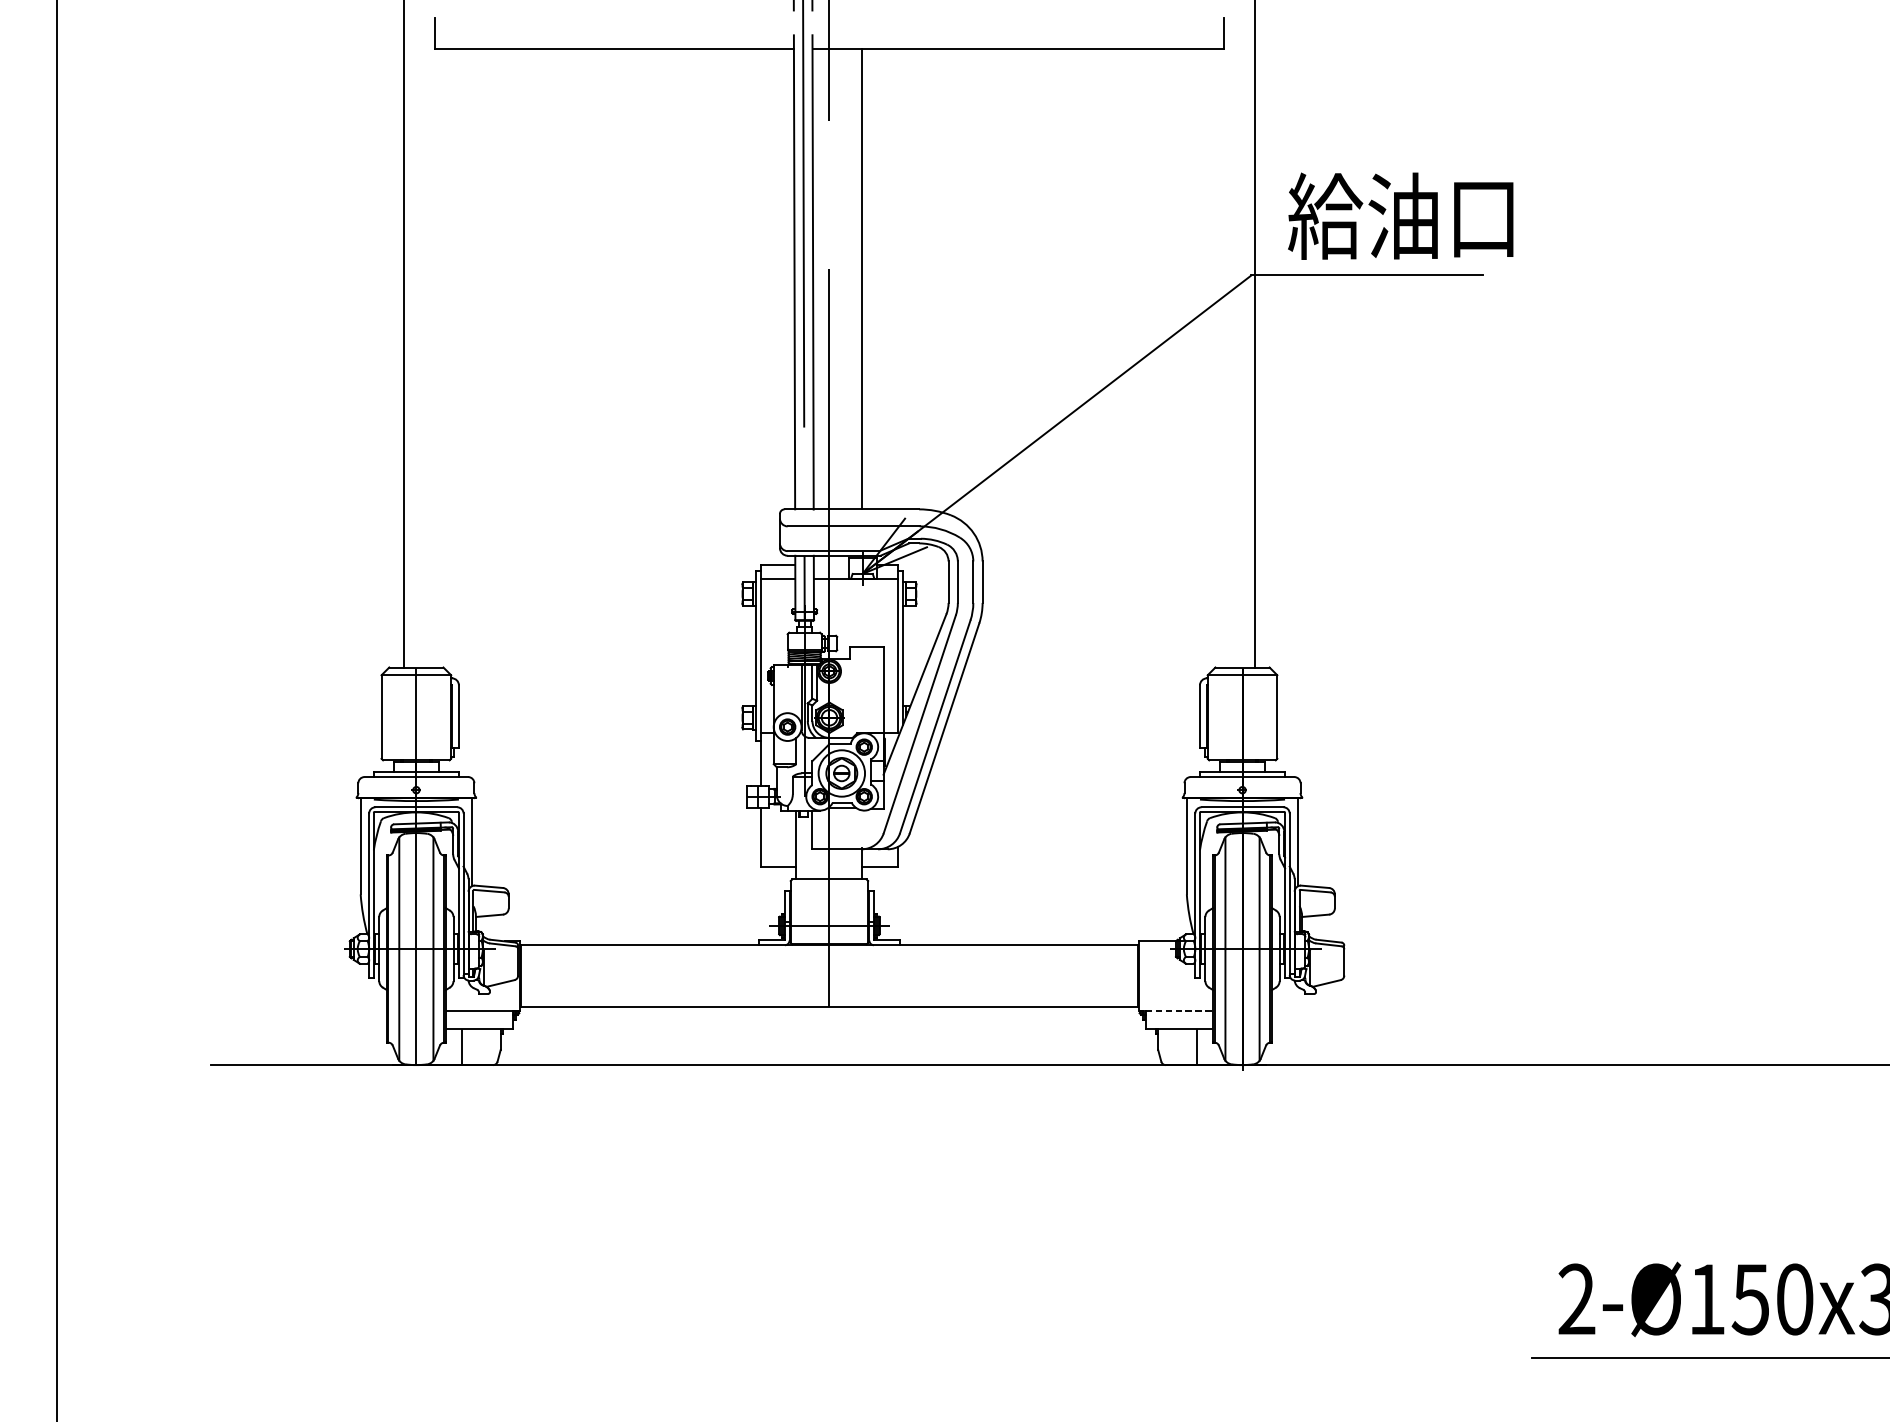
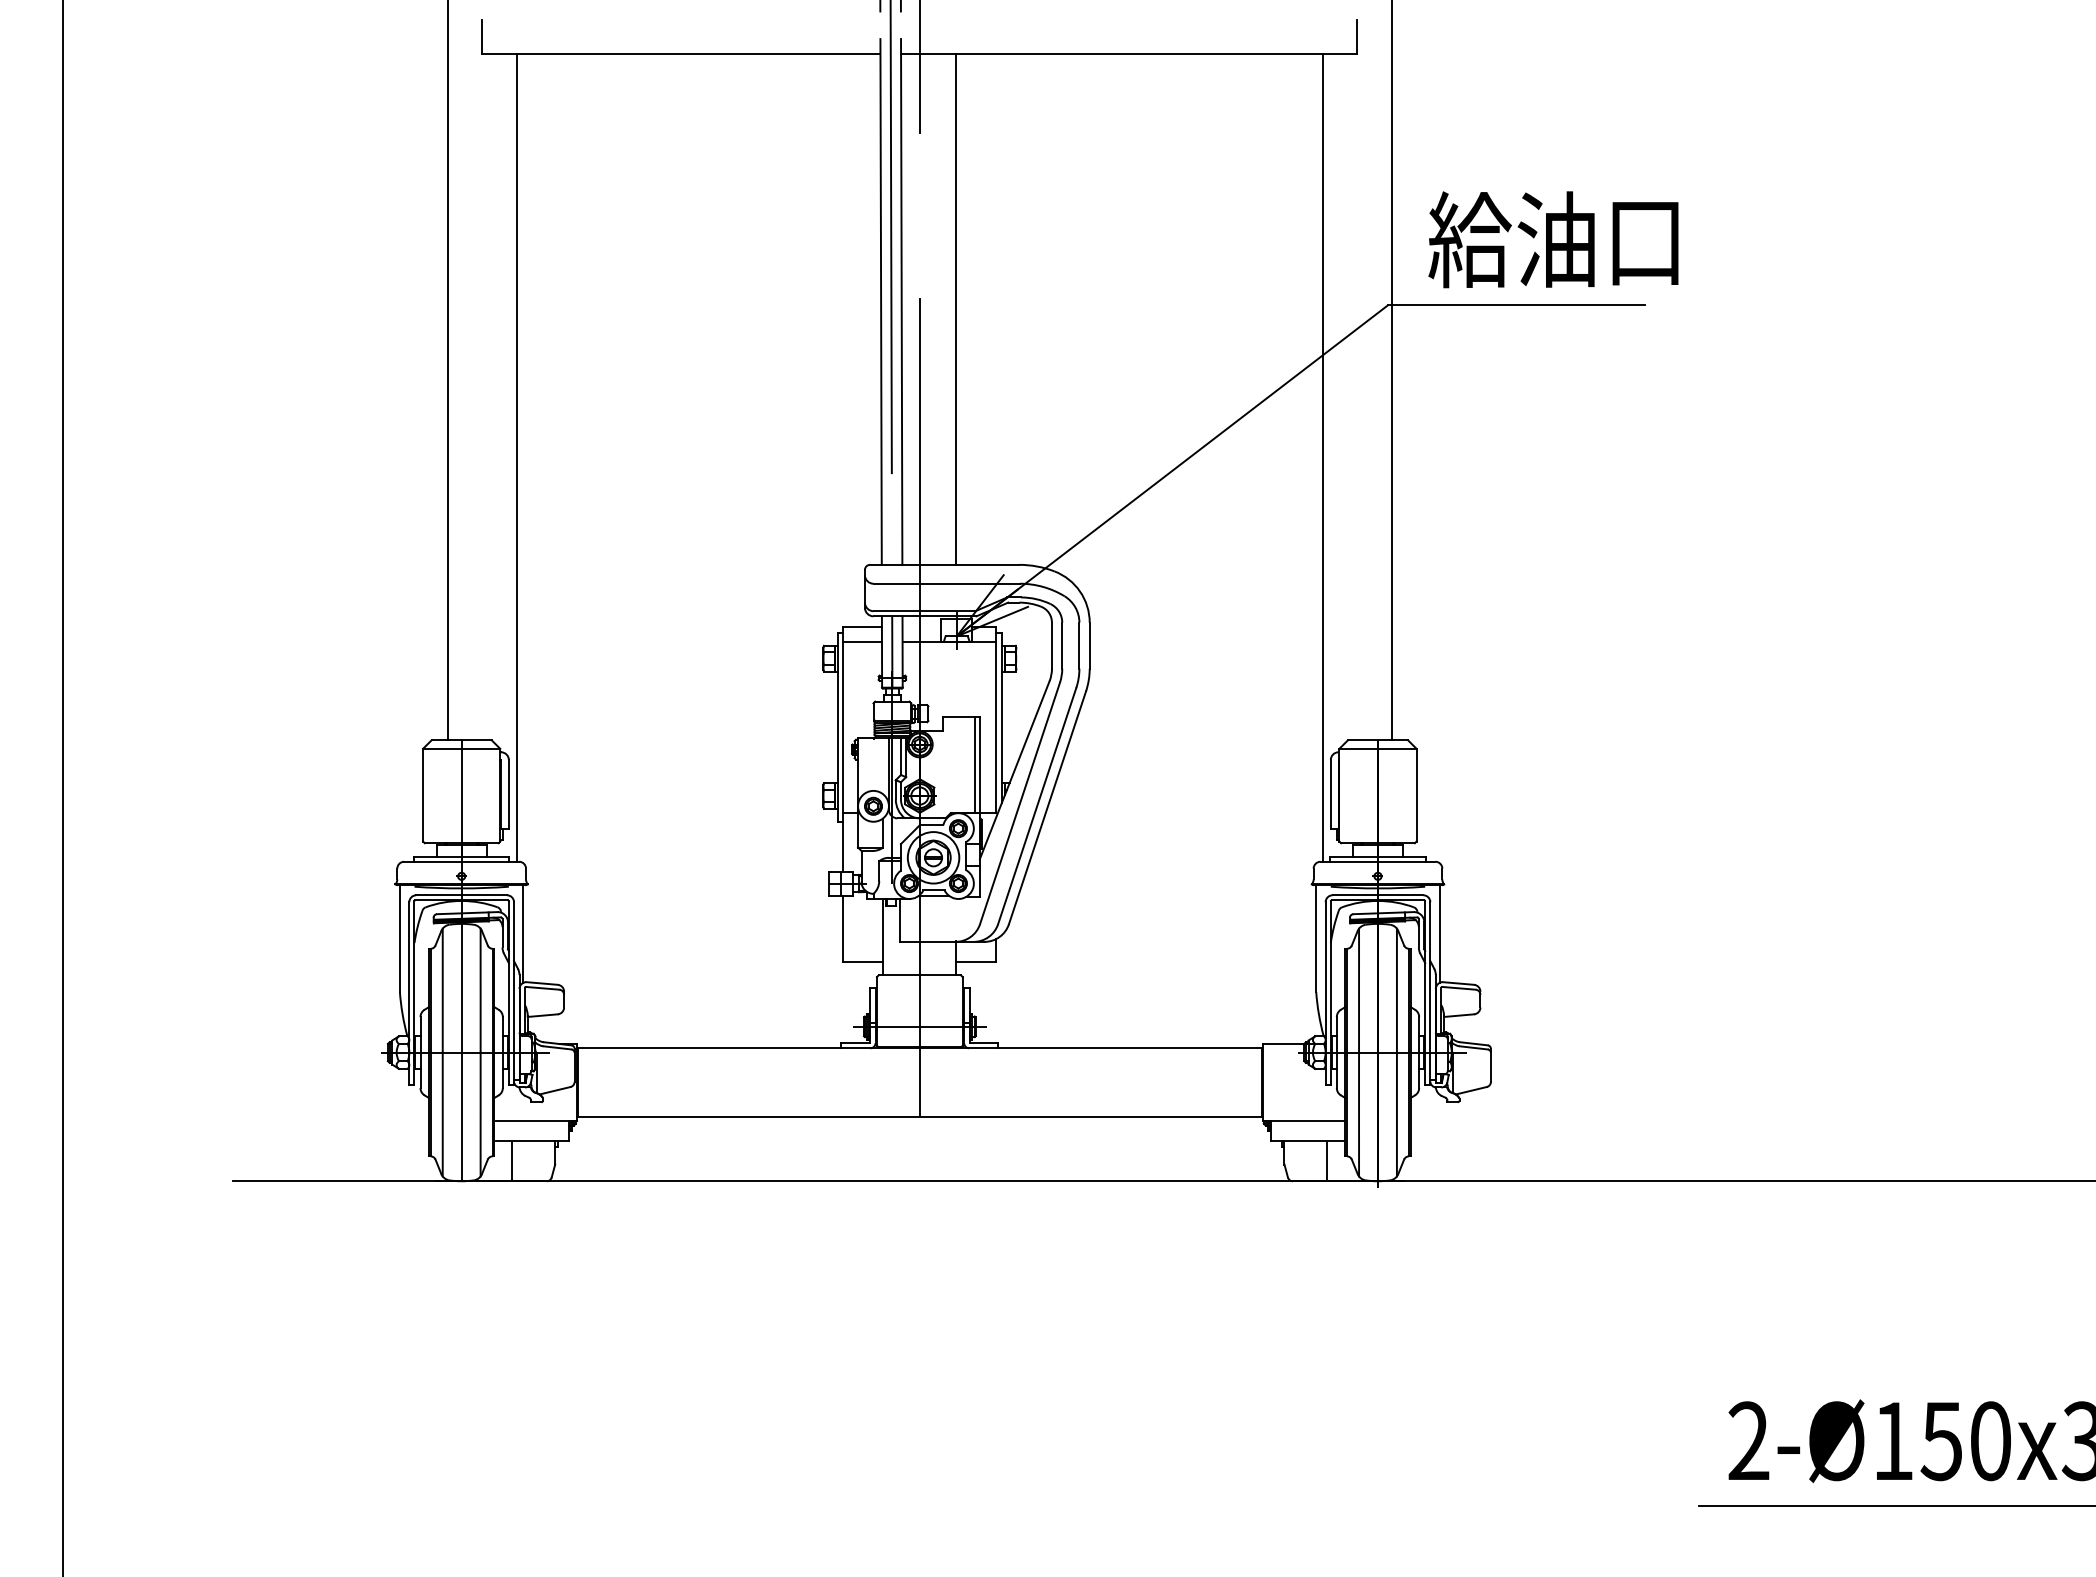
line: (465, 412) -> (516, 457), added
line: (1193, 412) -> (1323, 457), added
line: (878, 690) -> (974, 765), added
line: (1174, 1011) -> (1302, 1121), dashed -> solid

